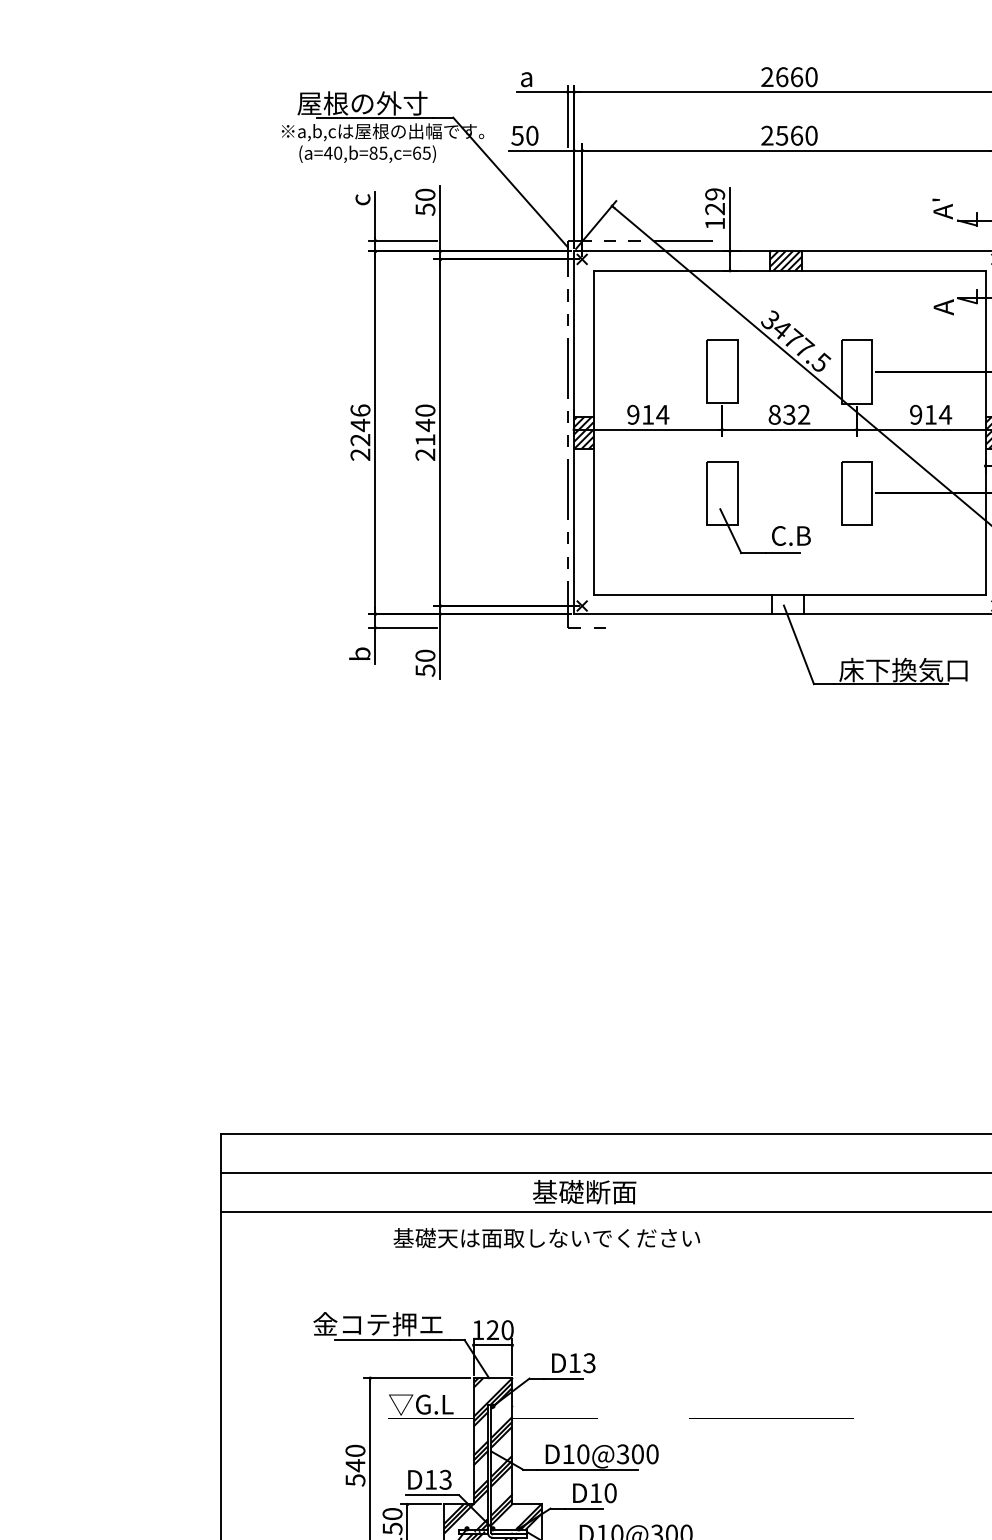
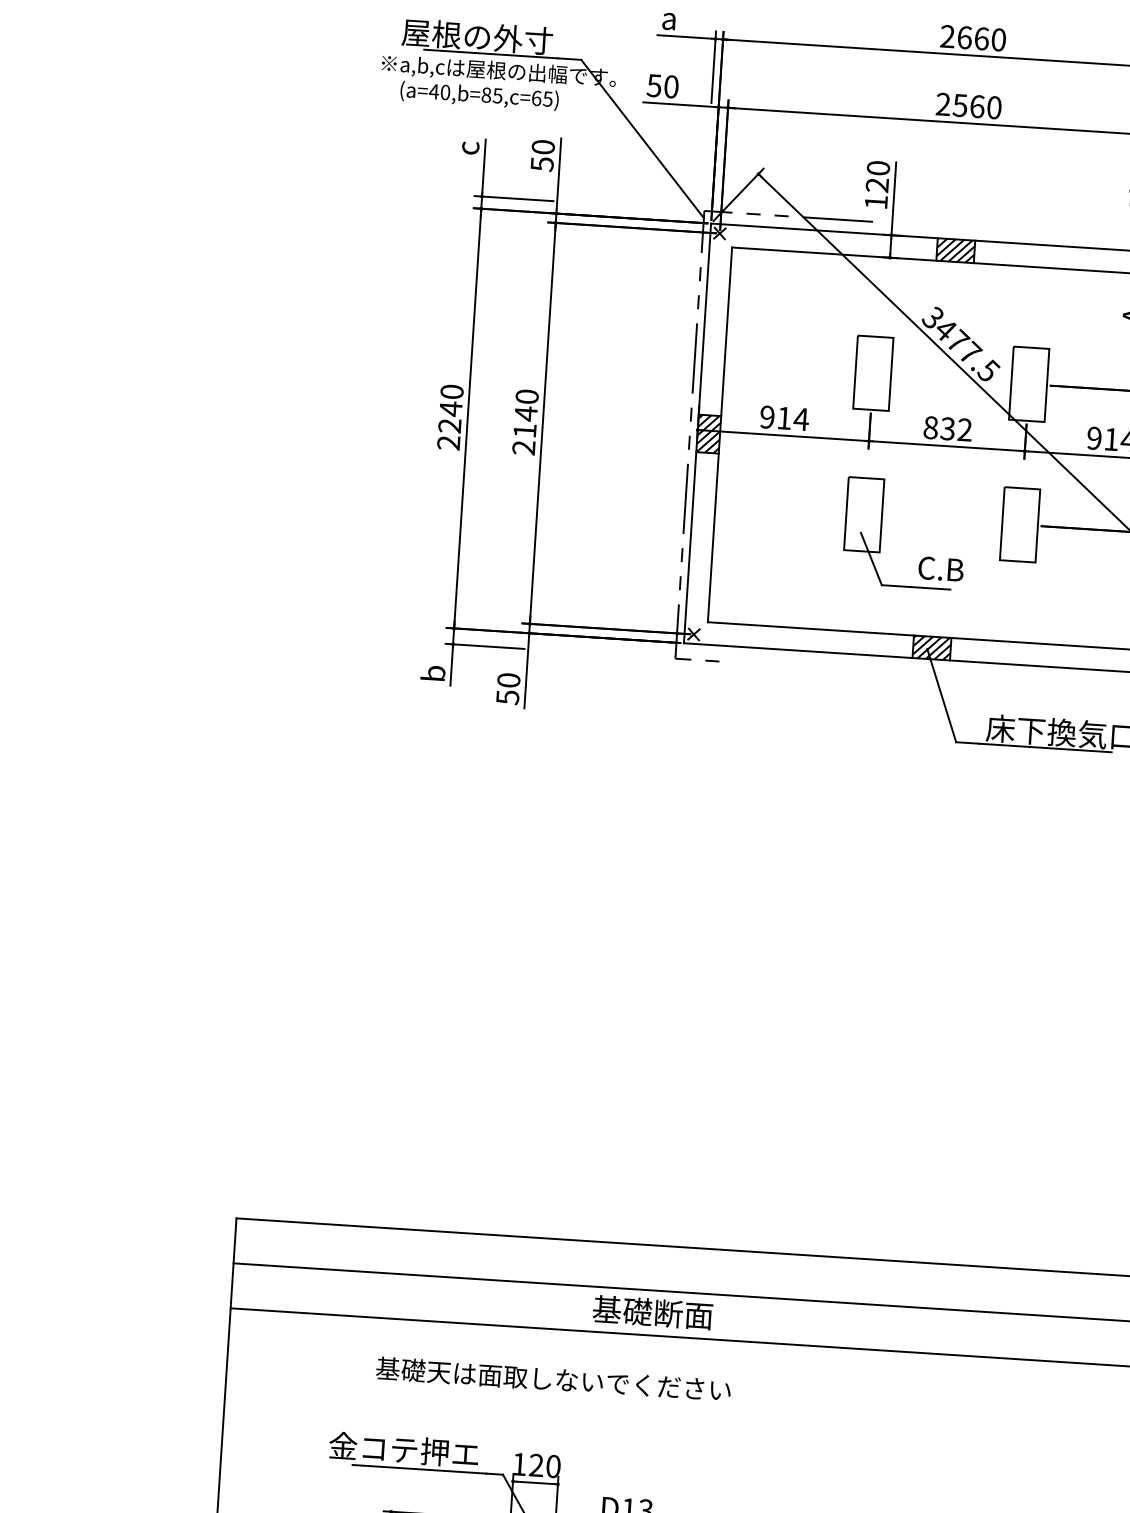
text: (715, 194) -> (878, 168), 129 -> 120
text: (360, 410) -> (452, 391), 2246 -> 2240
hatch: (787, 604) -> (931, 648), added
text: (546, 1238) -> (553, 1379), moved

